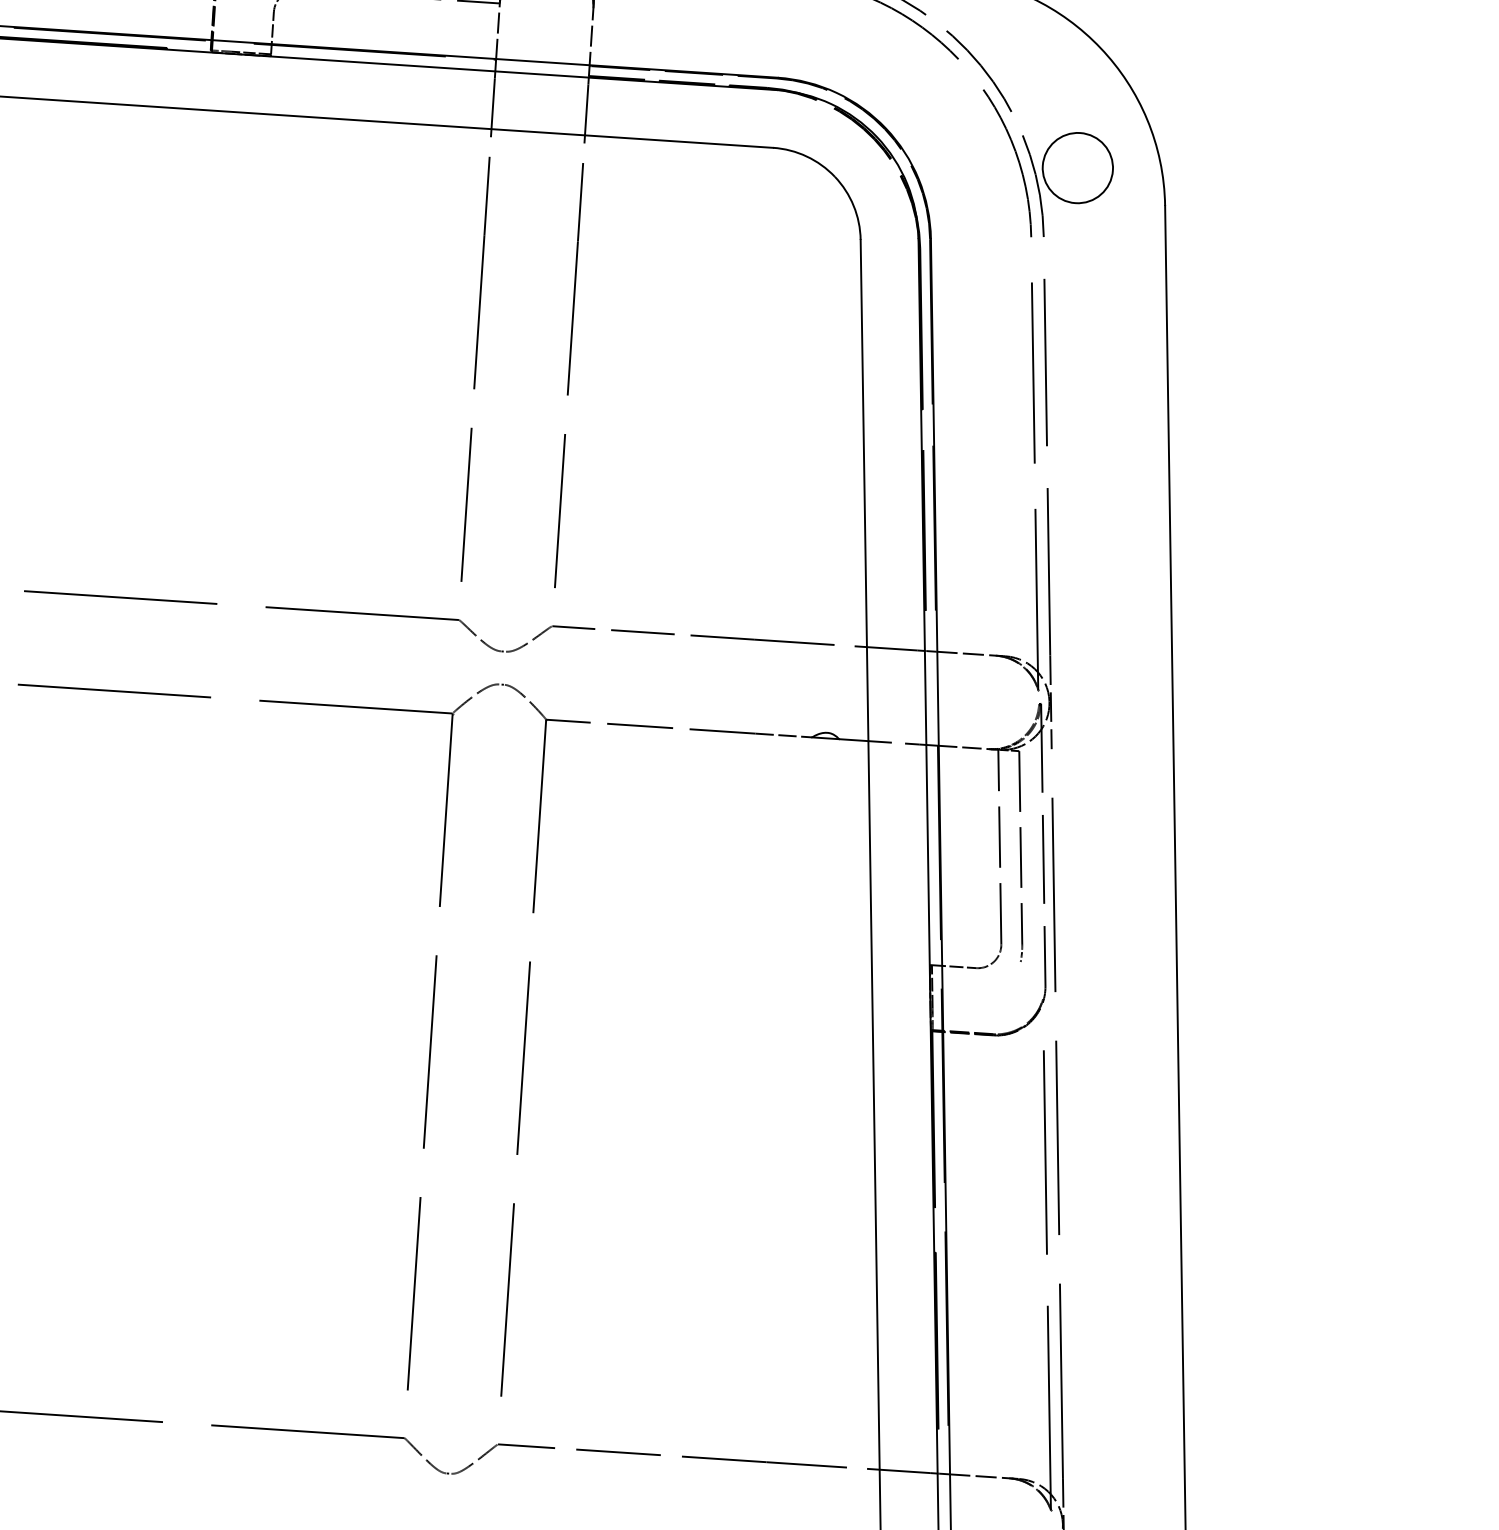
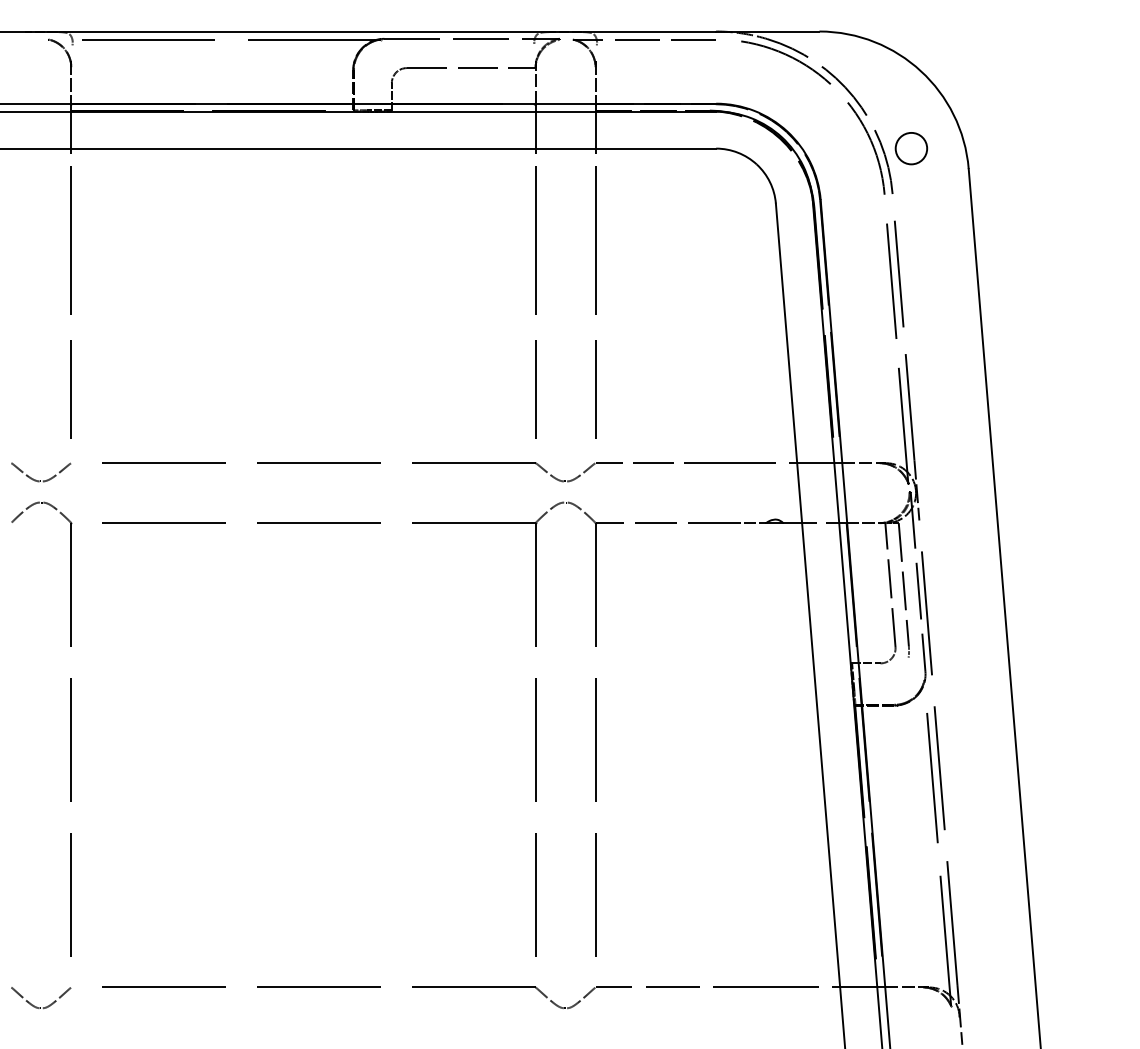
circle: (1076, 167) -> (910, 148), size x0.7

